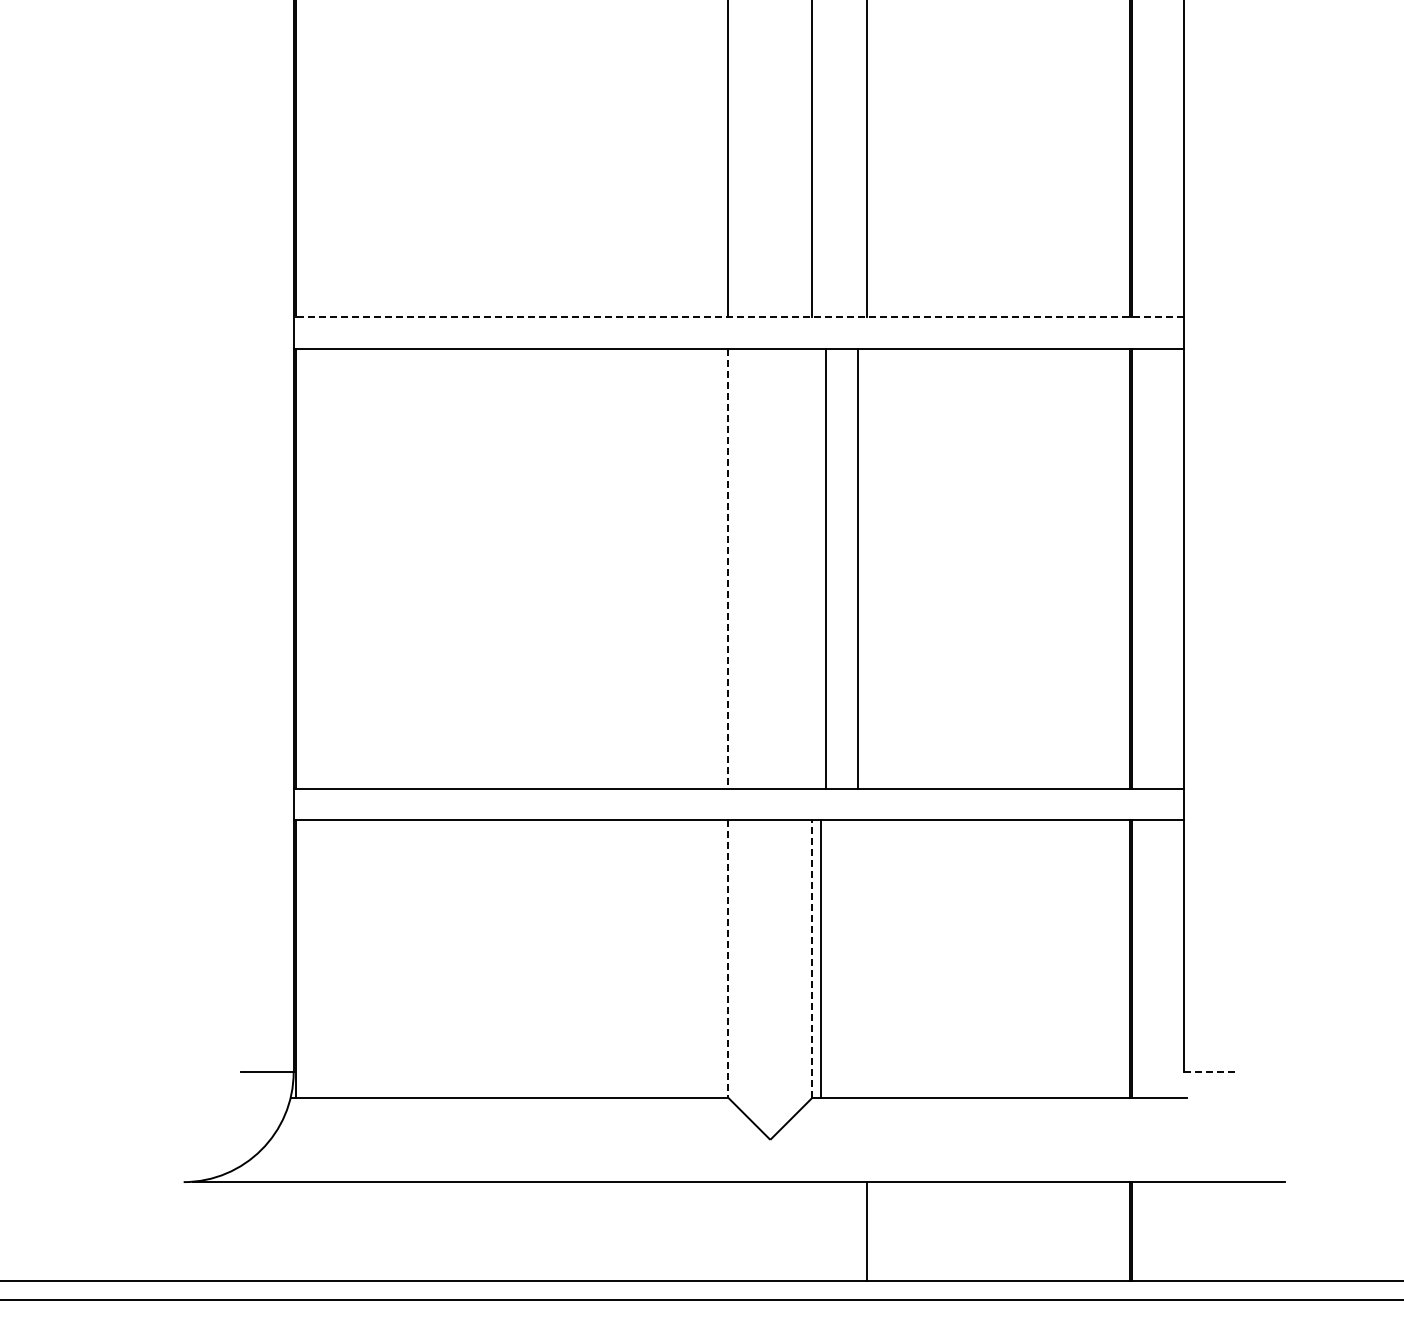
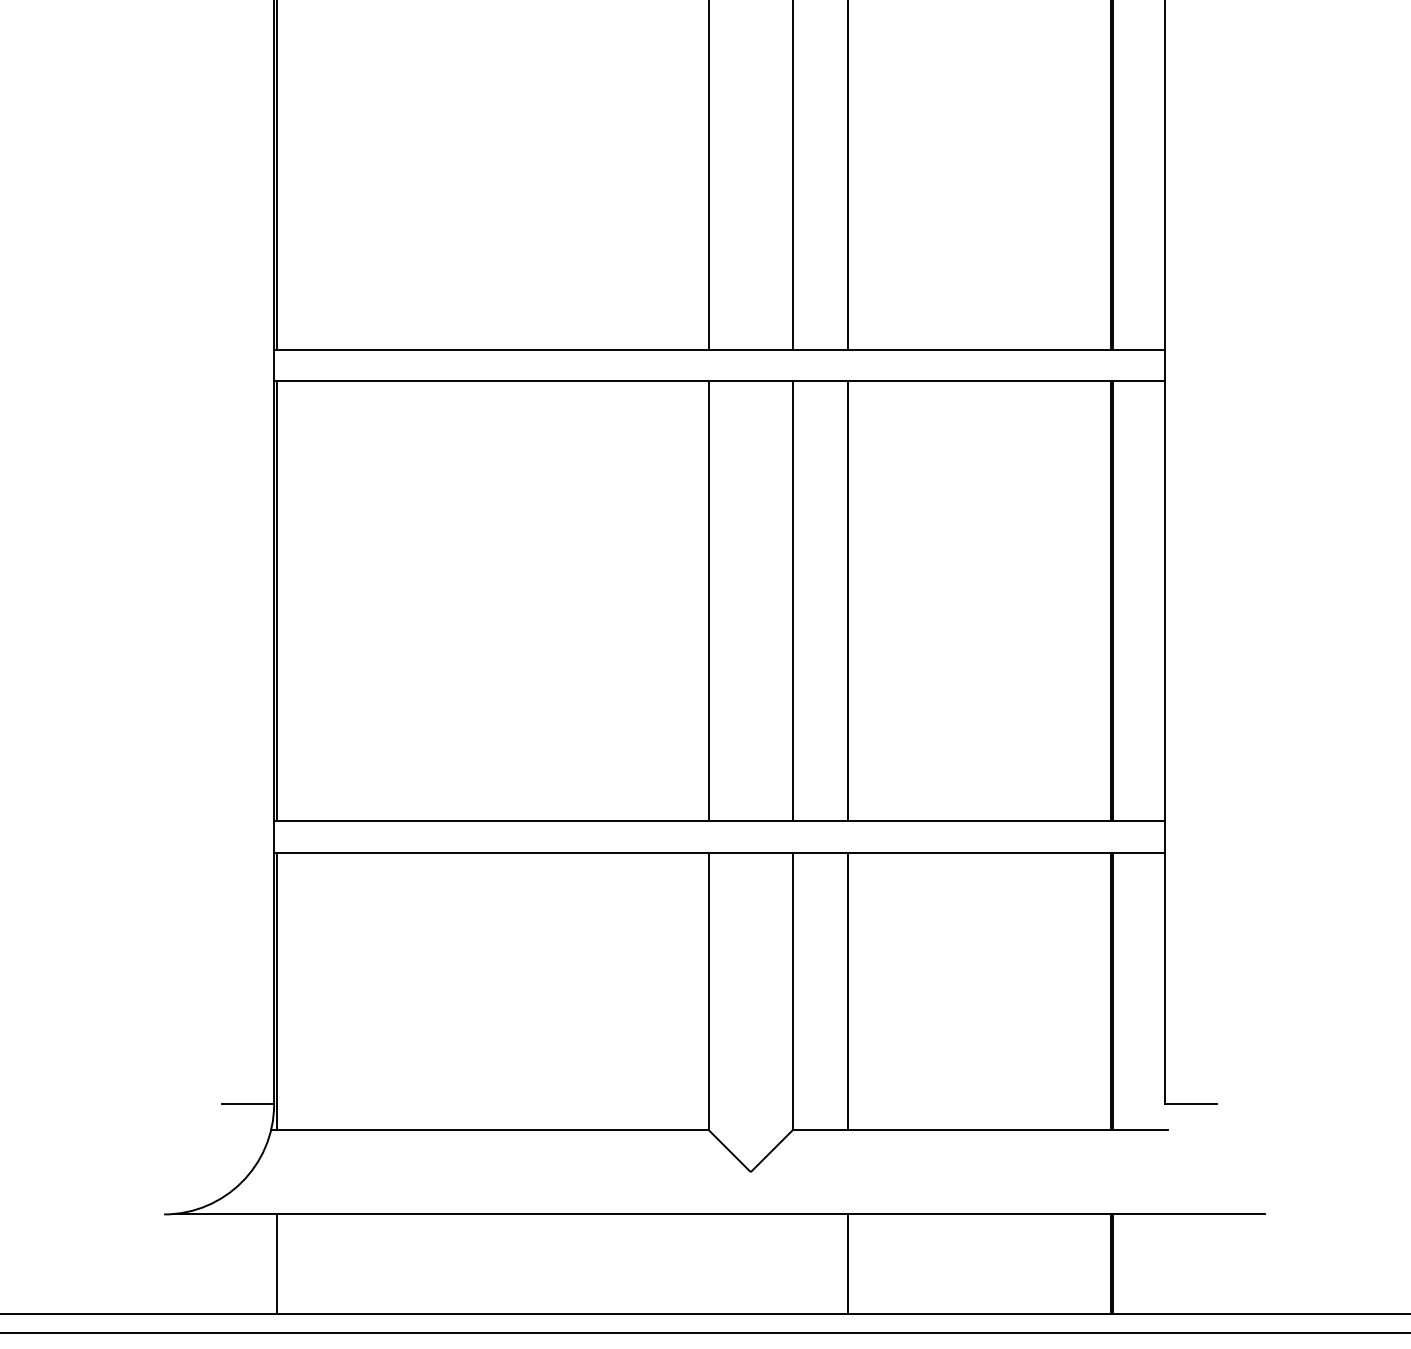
line: (738, 317) -> (718, 349), dashed -> solid
line: (728, 569) -> (708, 601), dashed -> solid
line: (826, 569) -> (847, 601), moved
line: (858, 569) -> (792, 601), moved
line: (728, 959) -> (708, 991), dashed -> solid
line: (812, 959) -> (792, 991), dashed -> solid
line: (821, 959) -> (847, 991), moved
line: (1211, 1072) -> (1191, 1104), dashed -> solid
line: (296, 1231) -> (276, 1263), added

